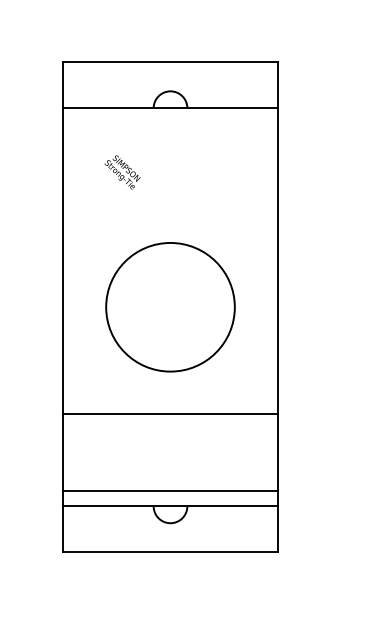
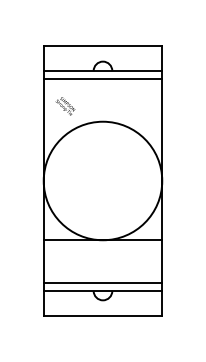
line: (169, 123) -> (102, 79), added
text: (122, 172) -> (65, 106), moved
circle: (169, 306) -> (102, 180), size x1.67

